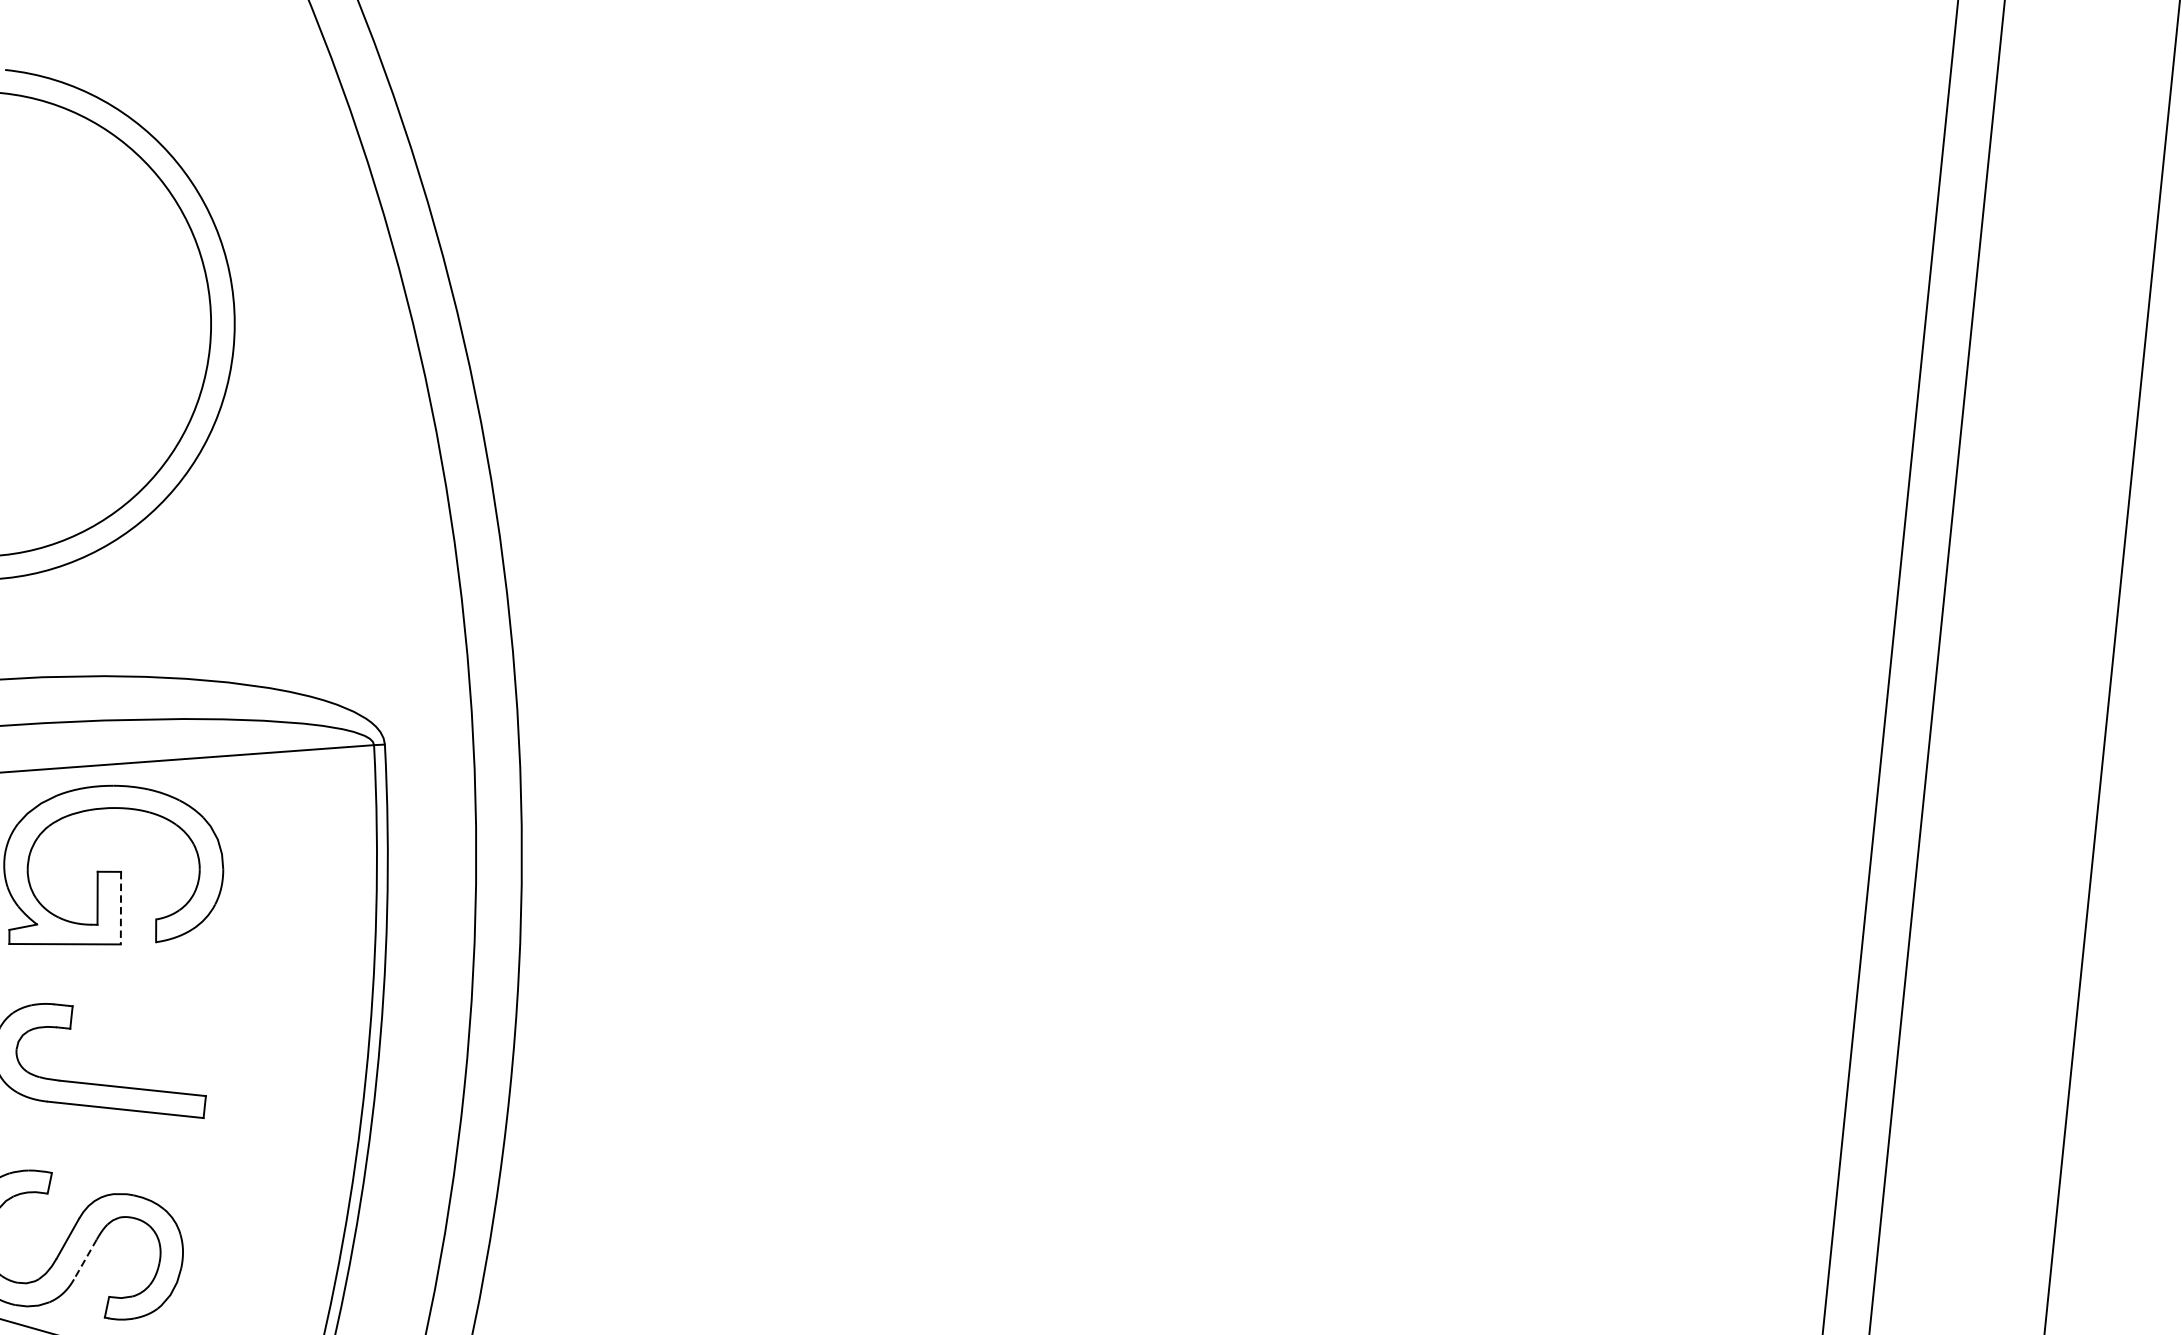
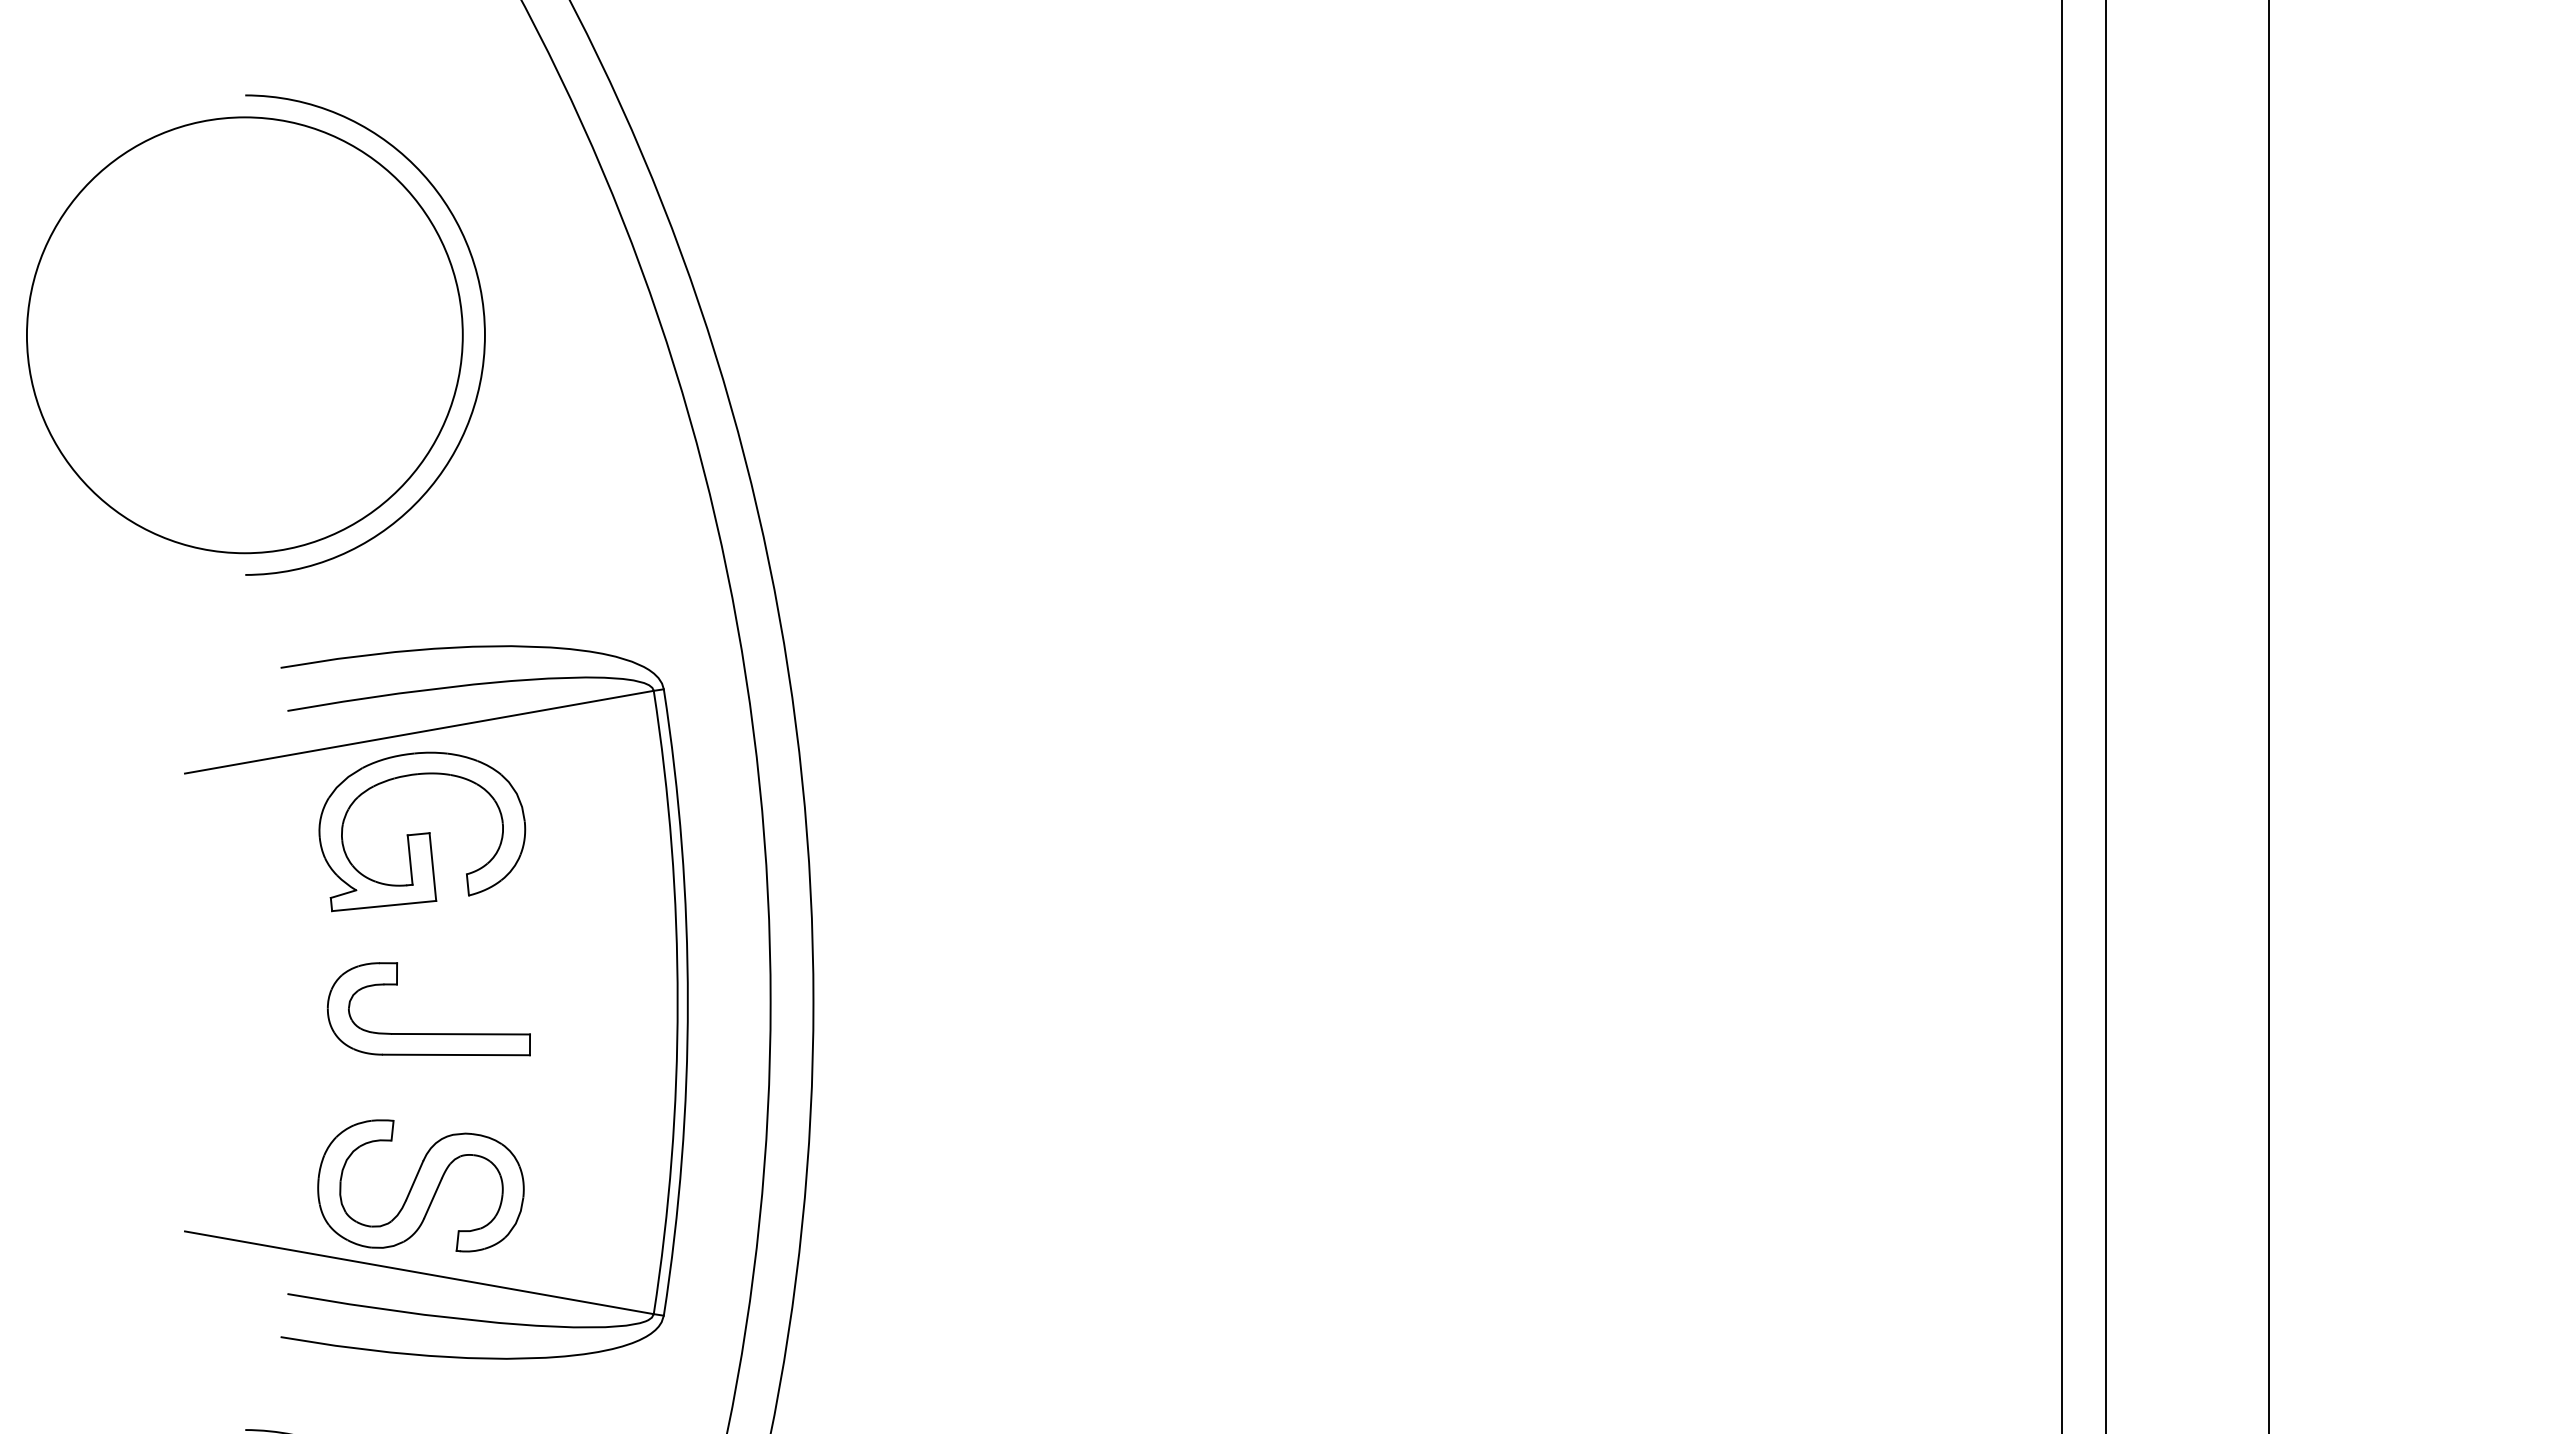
line: (120, 908) -> (432, 867), dashed -> solid
line: (84, 1259) -> (432, 1198), dashed -> solid

